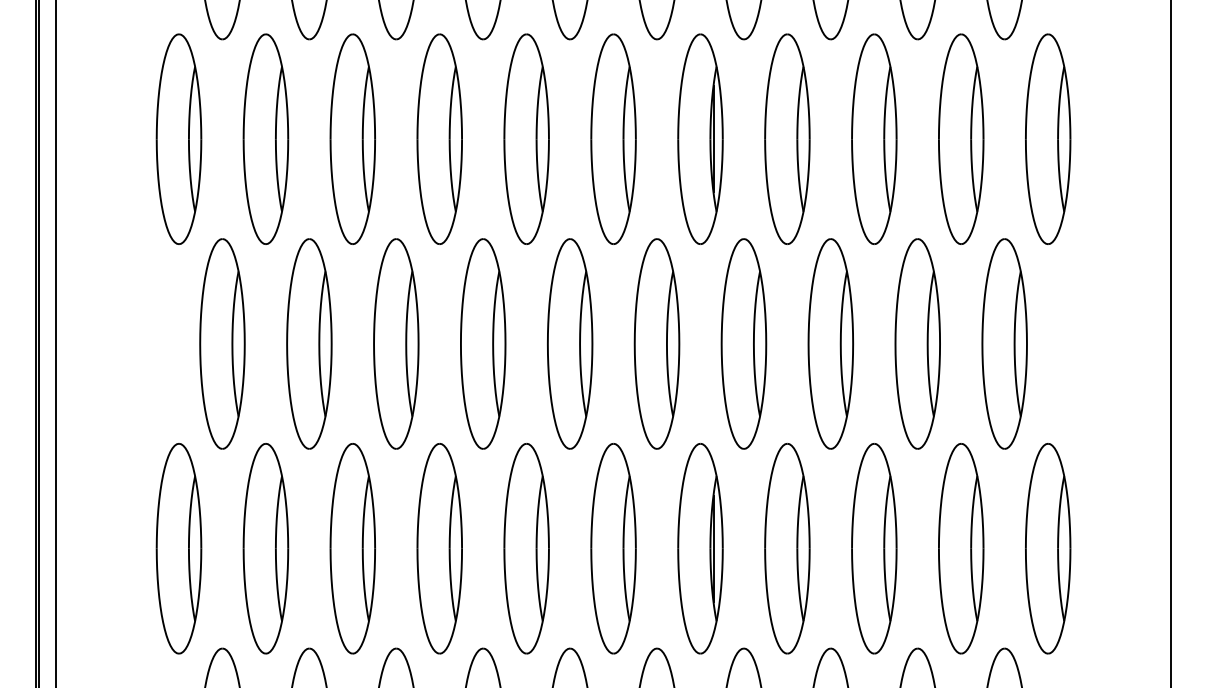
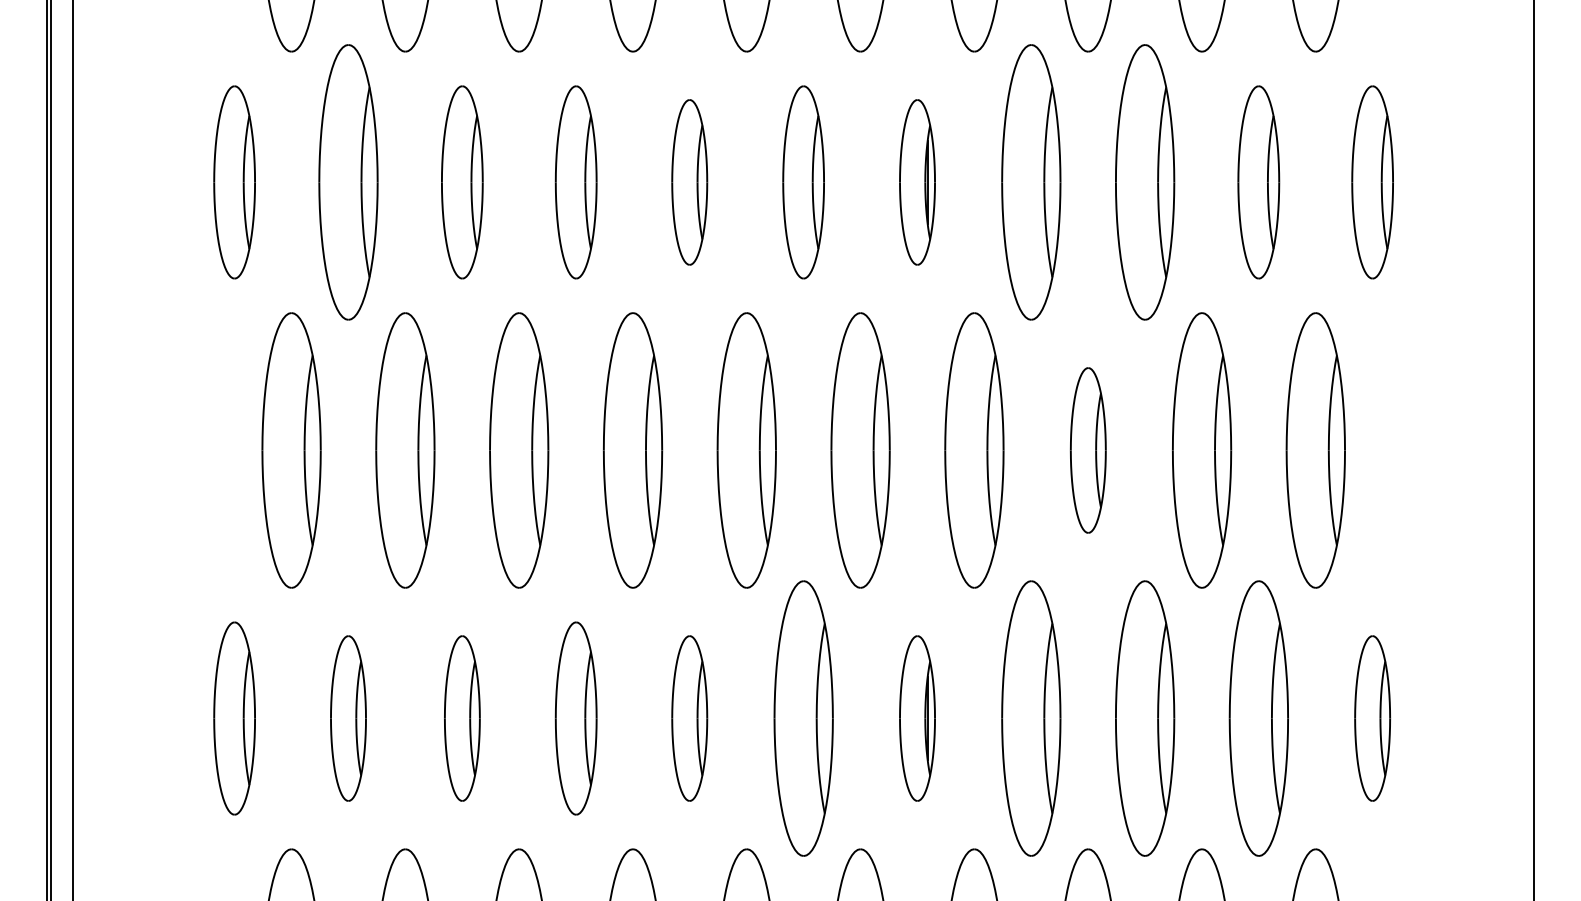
part: (178, 139) -> (234, 182), size x0.7
part: (353, 139) -> (462, 182), size x0.7
part: (440, 139) -> (576, 182), size x0.7
part: (526, 139) -> (689, 182), size x0.6
part: (613, 139) -> (803, 182), size x0.7
part: (700, 139) -> (917, 182), size x0.6
part: (960, 139) -> (1258, 182), size x0.7
part: (1047, 139) -> (1372, 182), size x0.7
part: (831, 344) -> (1088, 450), size x0.6
part: (178, 548) -> (234, 718), size x0.7
part: (265, 548) -> (348, 718), size x0.6
part: (353, 548) -> (462, 718), size x0.6
part: (440, 548) -> (576, 718), size x0.7
part: (526, 548) -> (689, 718), size x0.6
part: (700, 548) -> (917, 718), size x0.6
part: (1047, 548) -> (1372, 718), size x0.6

